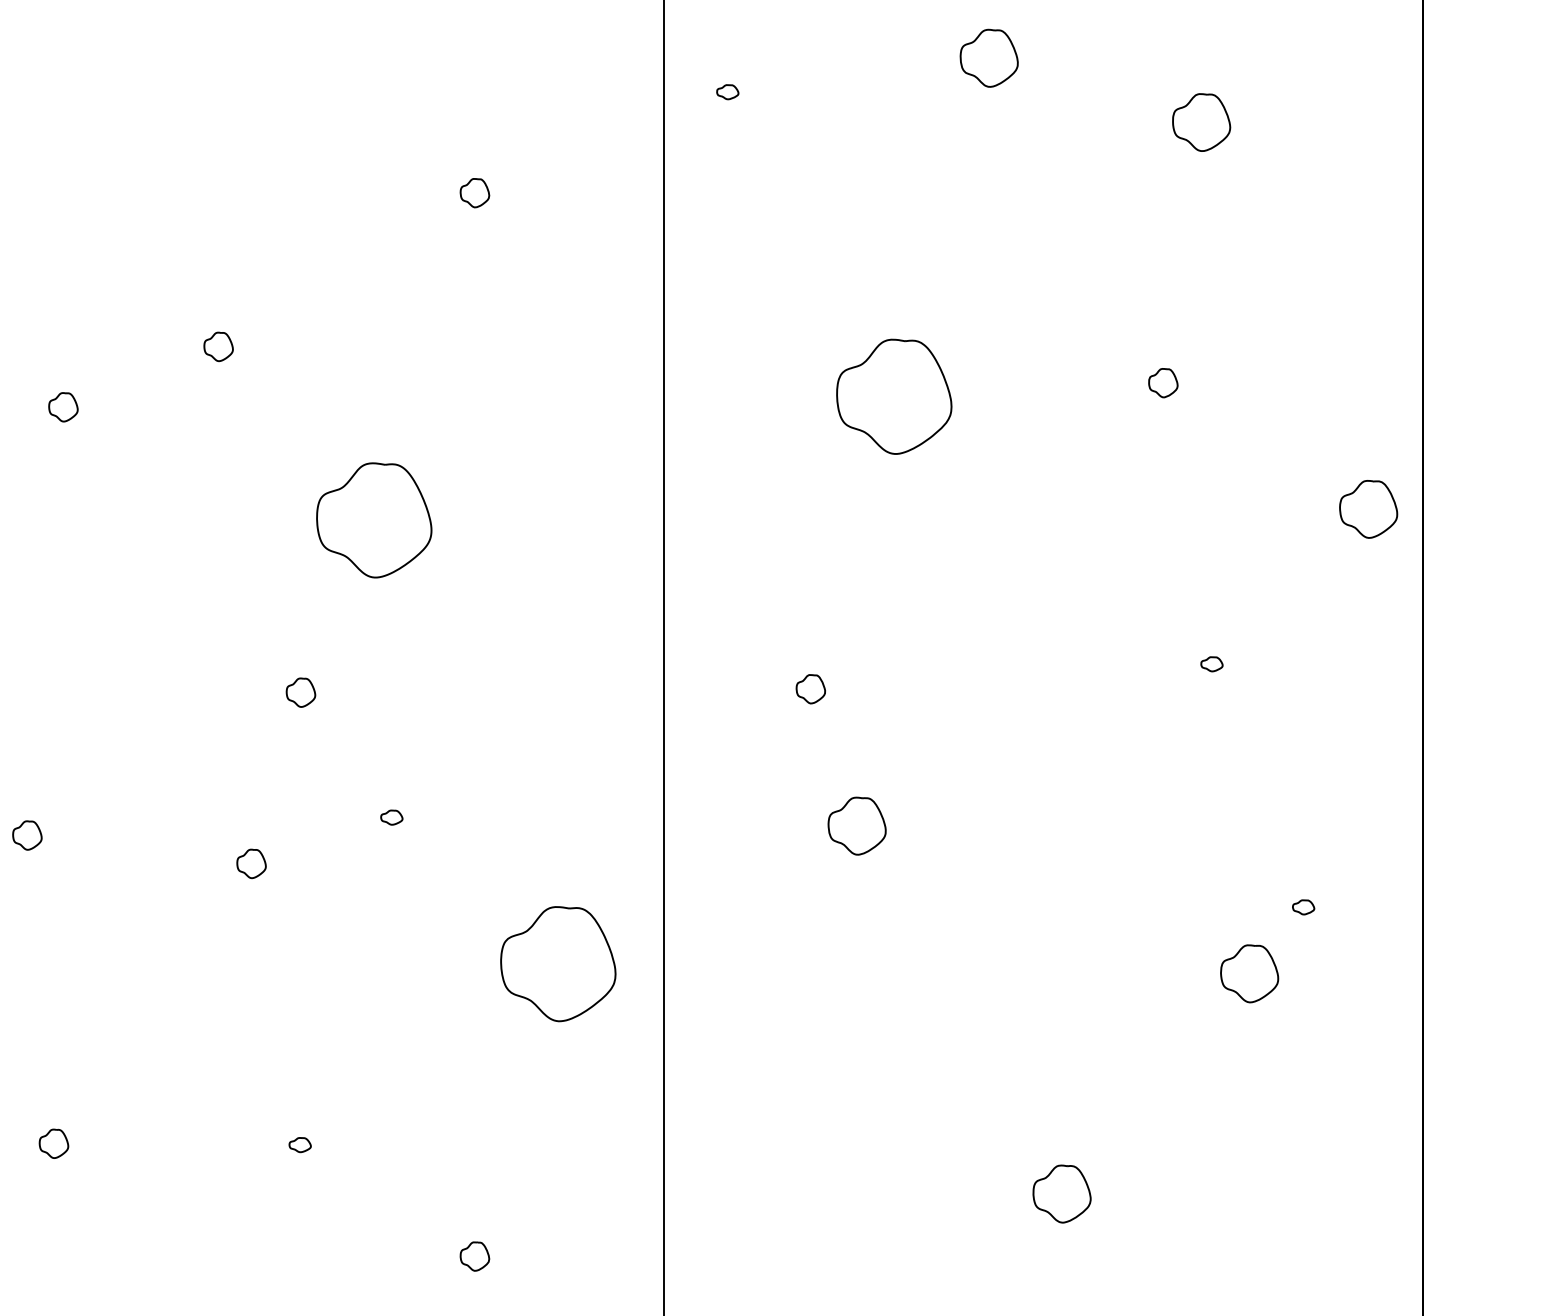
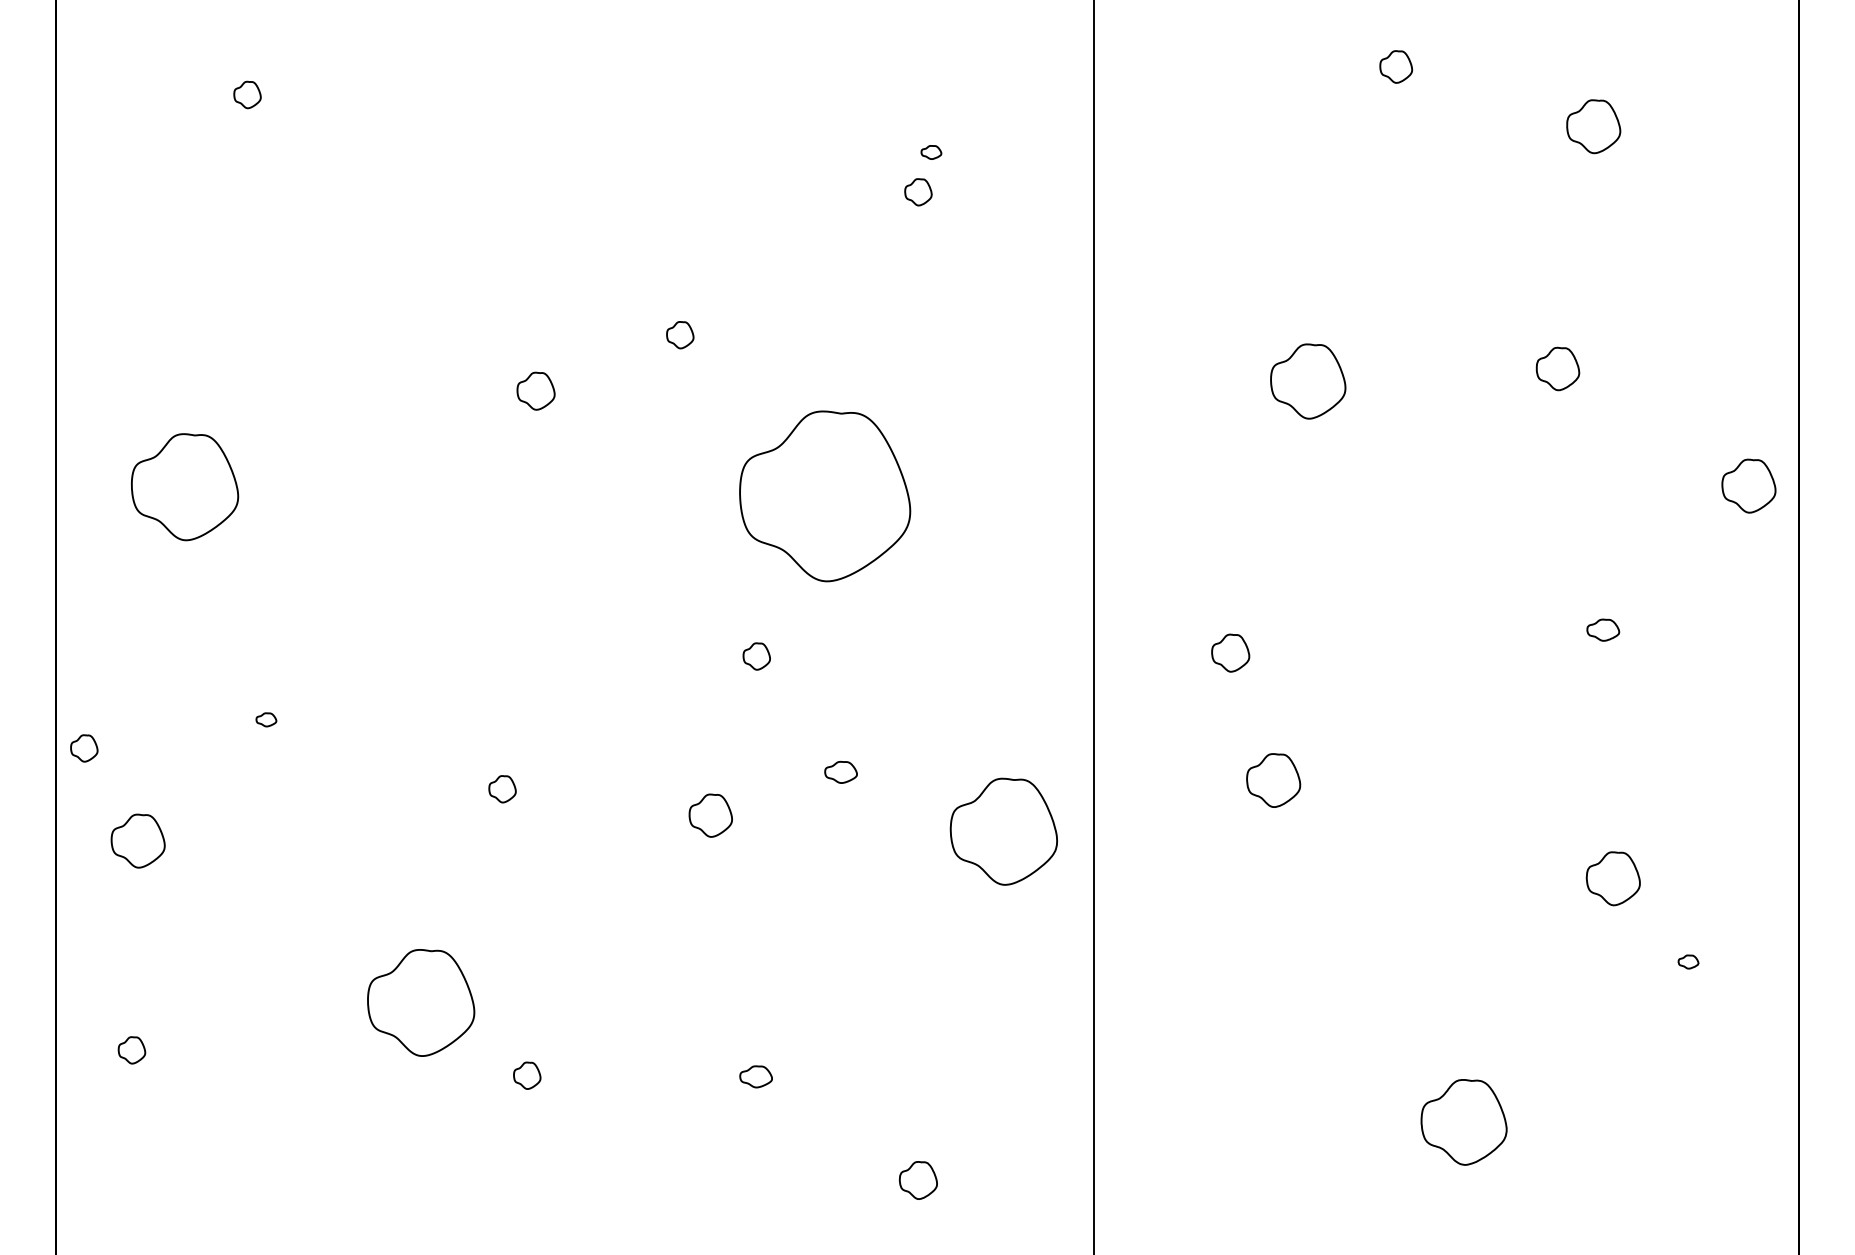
part: (988, 57) -> (1395, 66), size x0.6
part: (727, 92) -> (931, 152), moved
part: (1163, 382) -> (1558, 368), size x1.6
part: (894, 396) -> (1308, 381), size x0.7
part: (62, 407) -> (535, 391), size x1.4
part: (373, 520) -> (824, 496), size x1.6
part: (1212, 663) -> (1603, 629), size x1.6
part: (810, 689) -> (1230, 653), size x1.4
part: (392, 817) -> (841, 772), size x1.6
part: (251, 863) -> (710, 815), size x1.6
part: (1303, 906) -> (1688, 961), moved
part: (557, 963) -> (1003, 831), moved
part: (1248, 973) -> (1612, 878), moved
part: (299, 1144) -> (755, 1076), size x1.6
part: (1061, 1194) -> (1463, 1122), size x1.6
part: (474, 1256) -> (918, 1180), size x1.4

